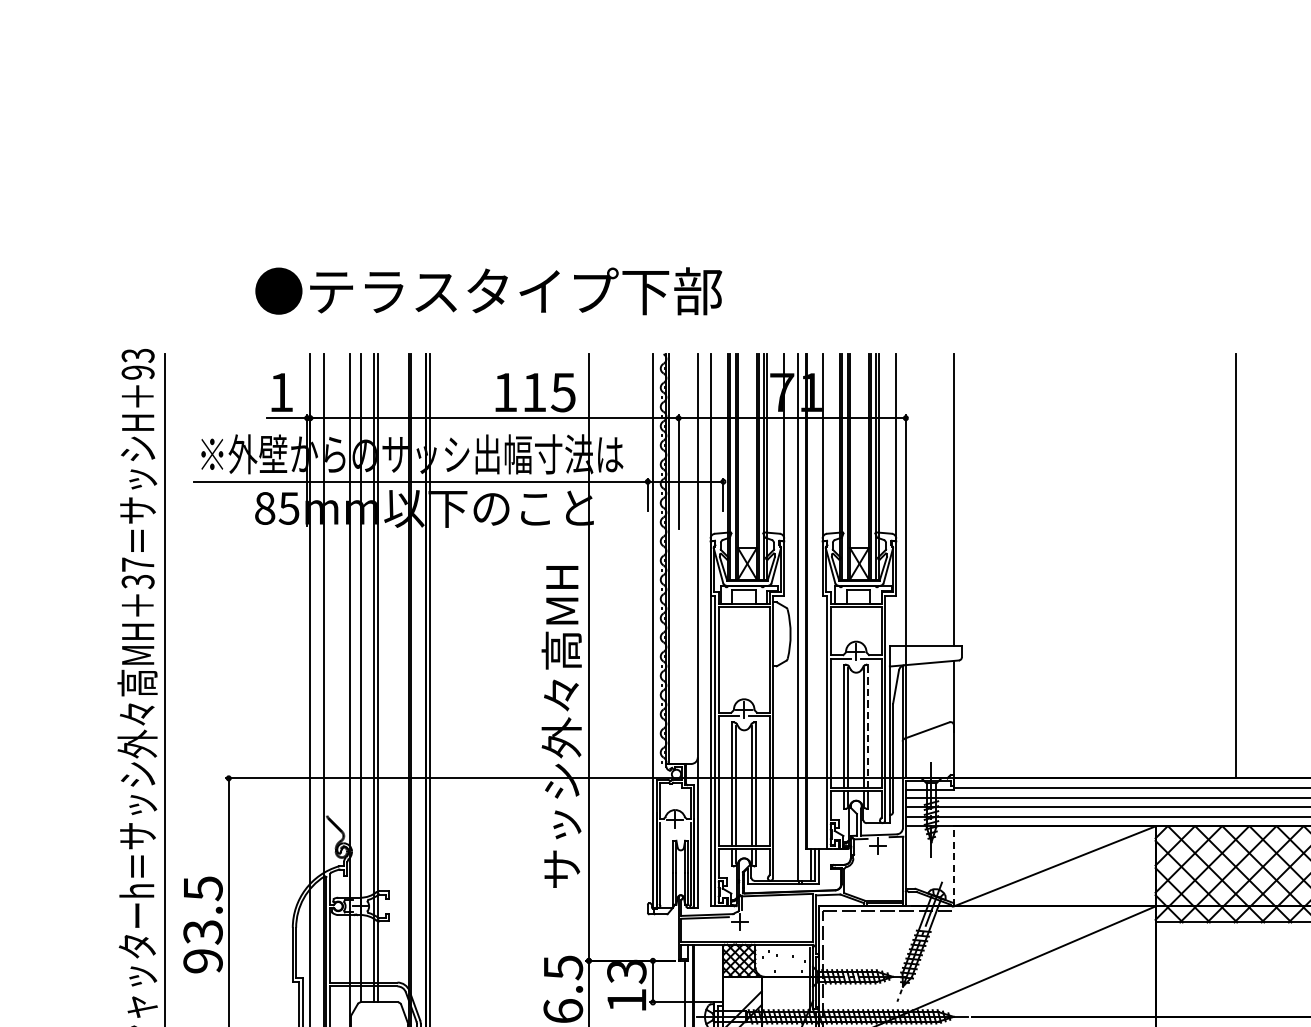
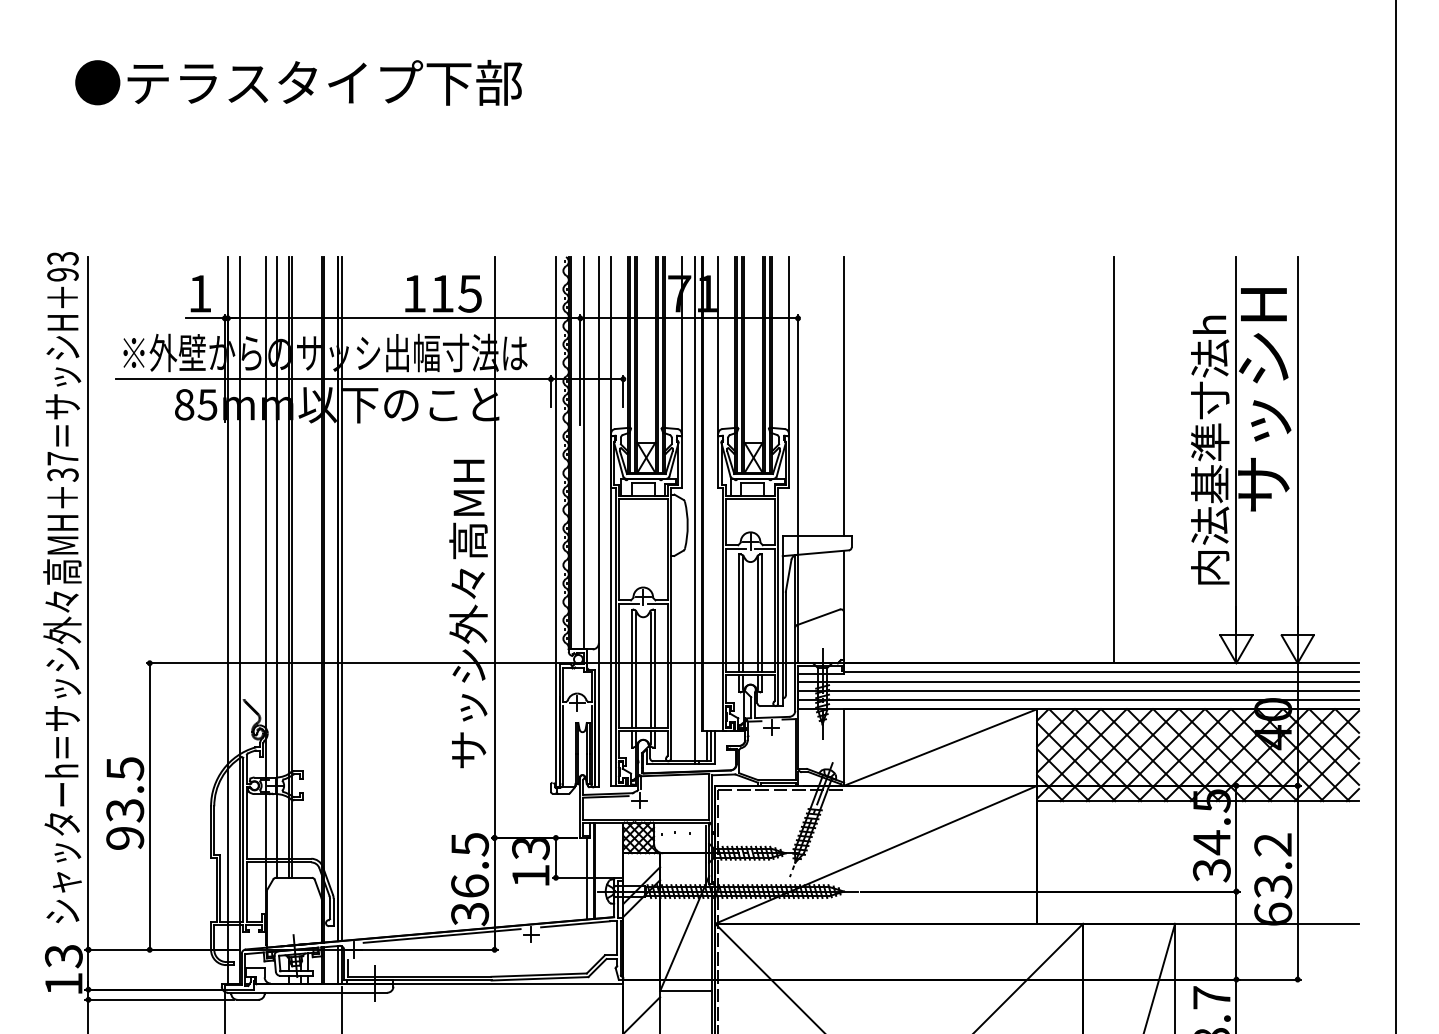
text: (488, 290) -> (298, 82), moved
line: (682, 559) -> (584, 453), added
line: (868, 725) -> (762, 612), dashed -> solid
line: (954, 866) -> (844, 747), dashed -> solid

